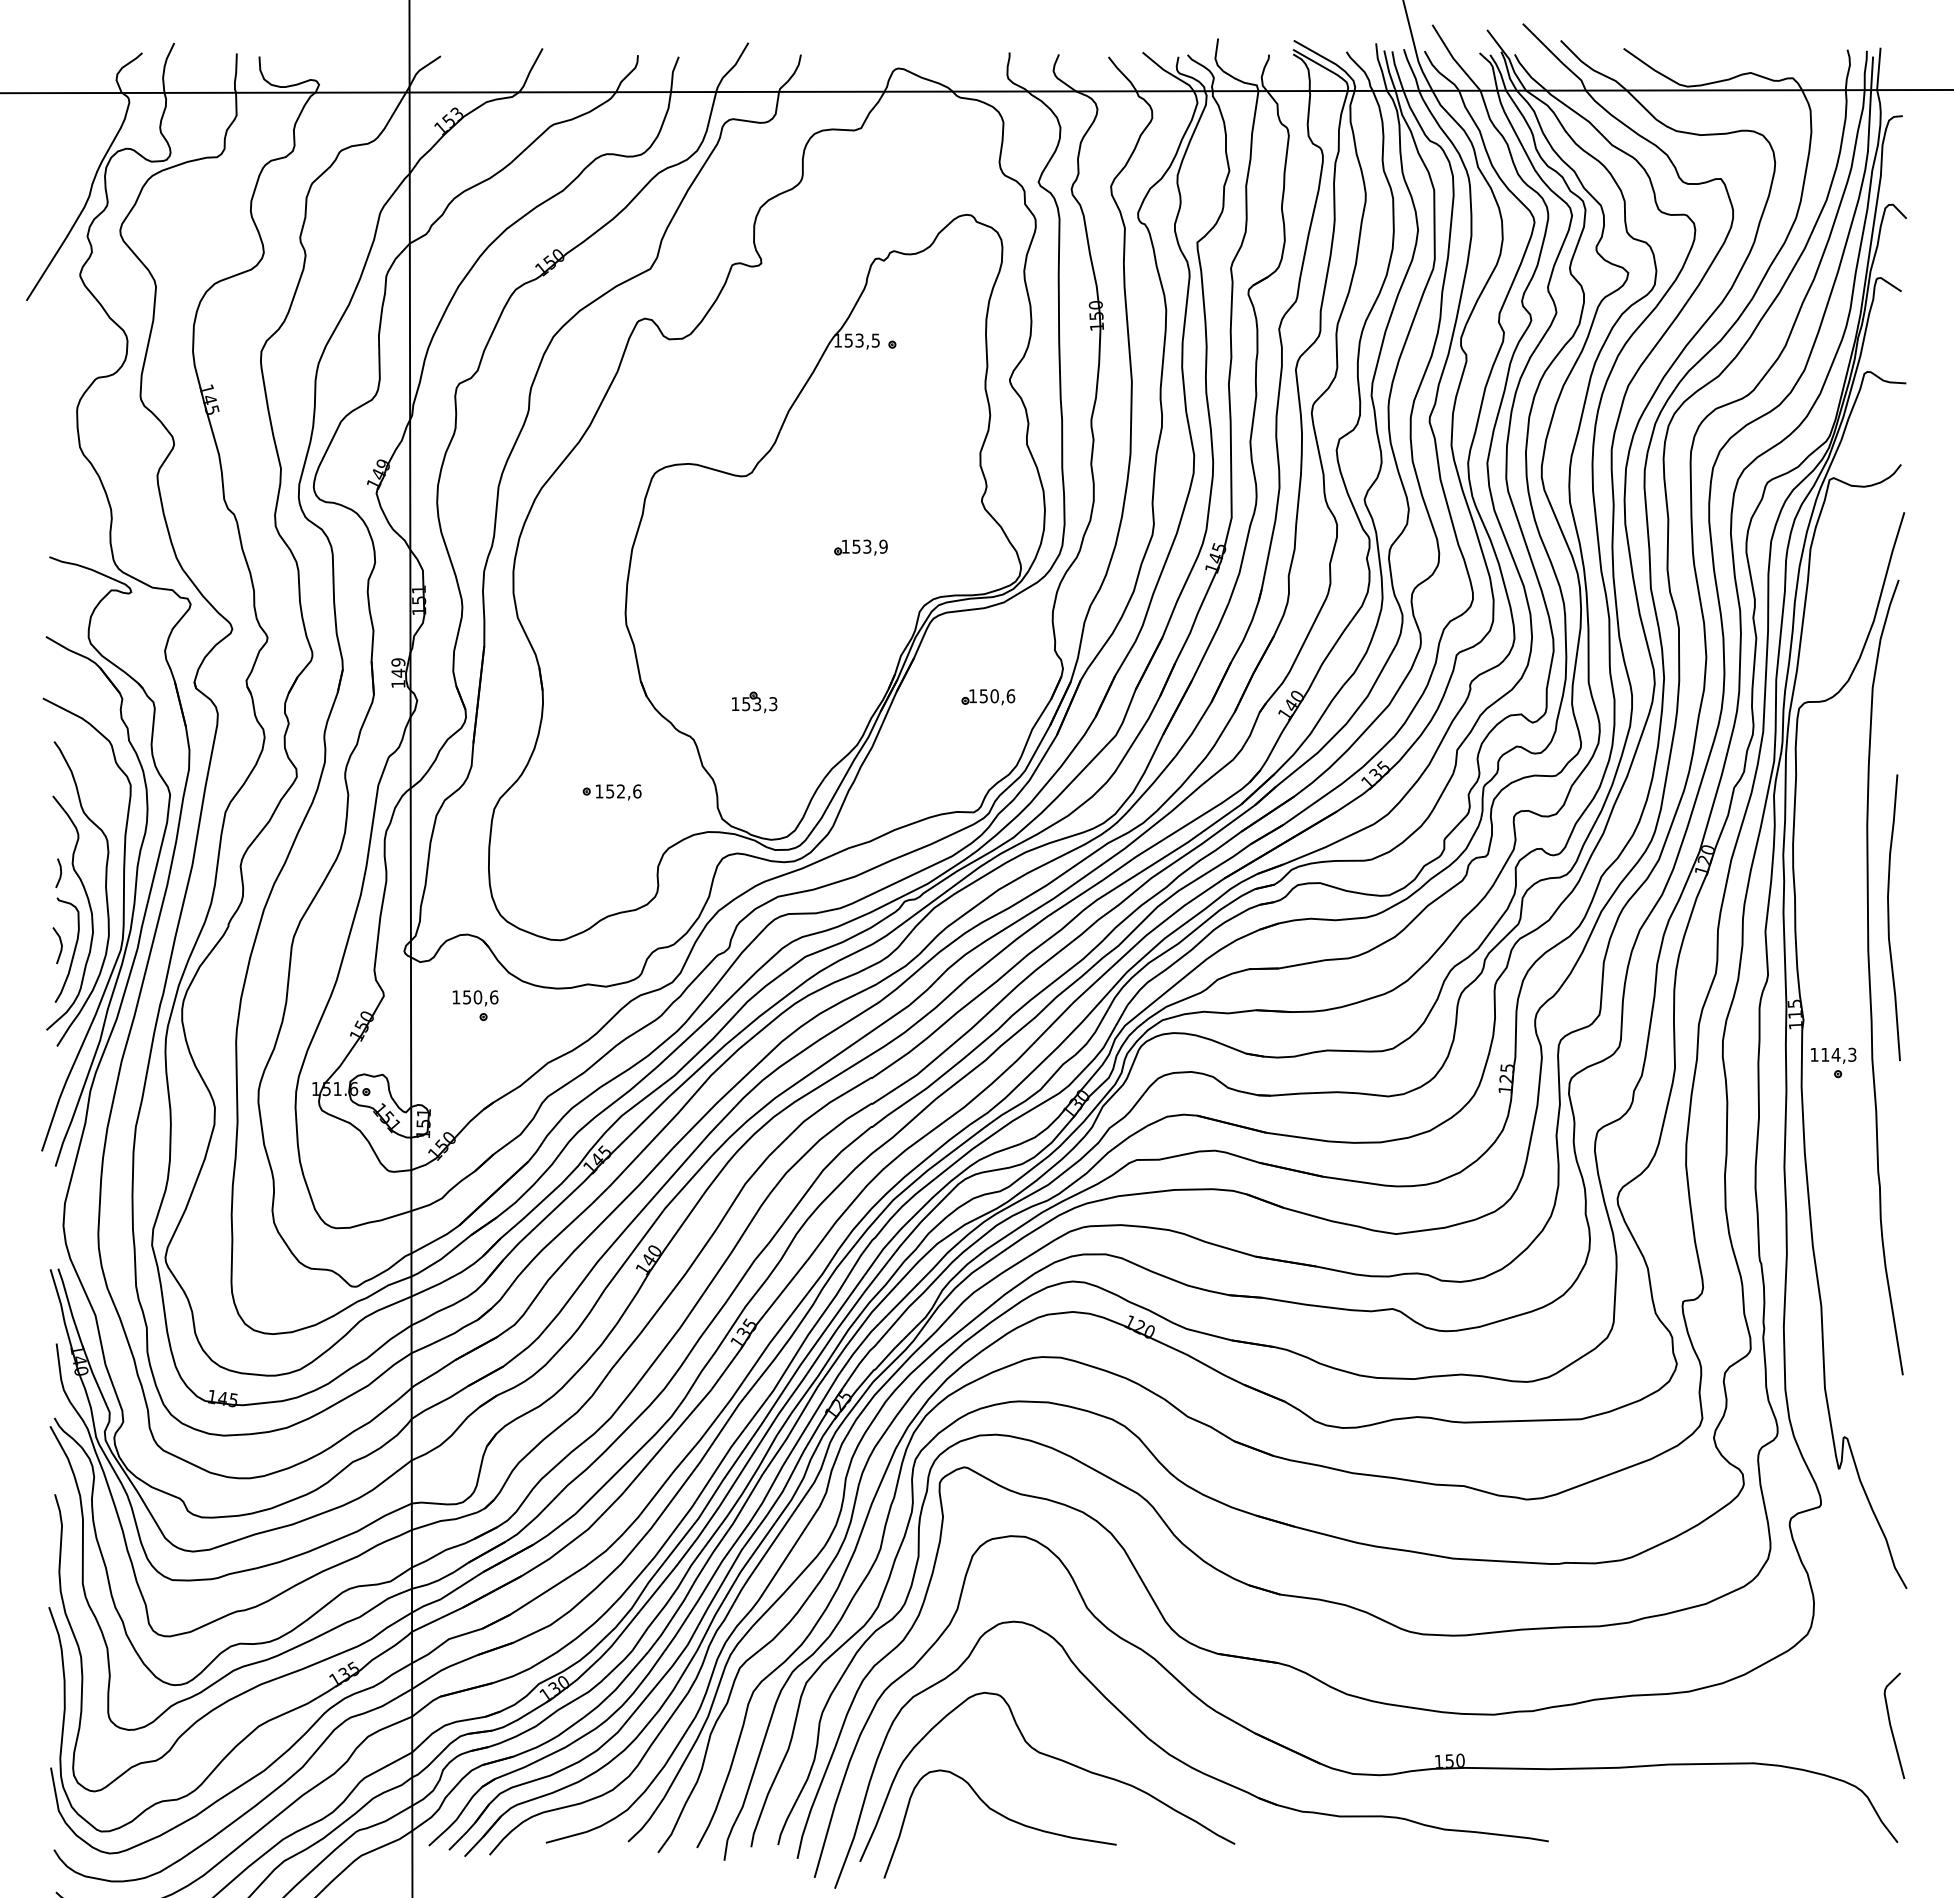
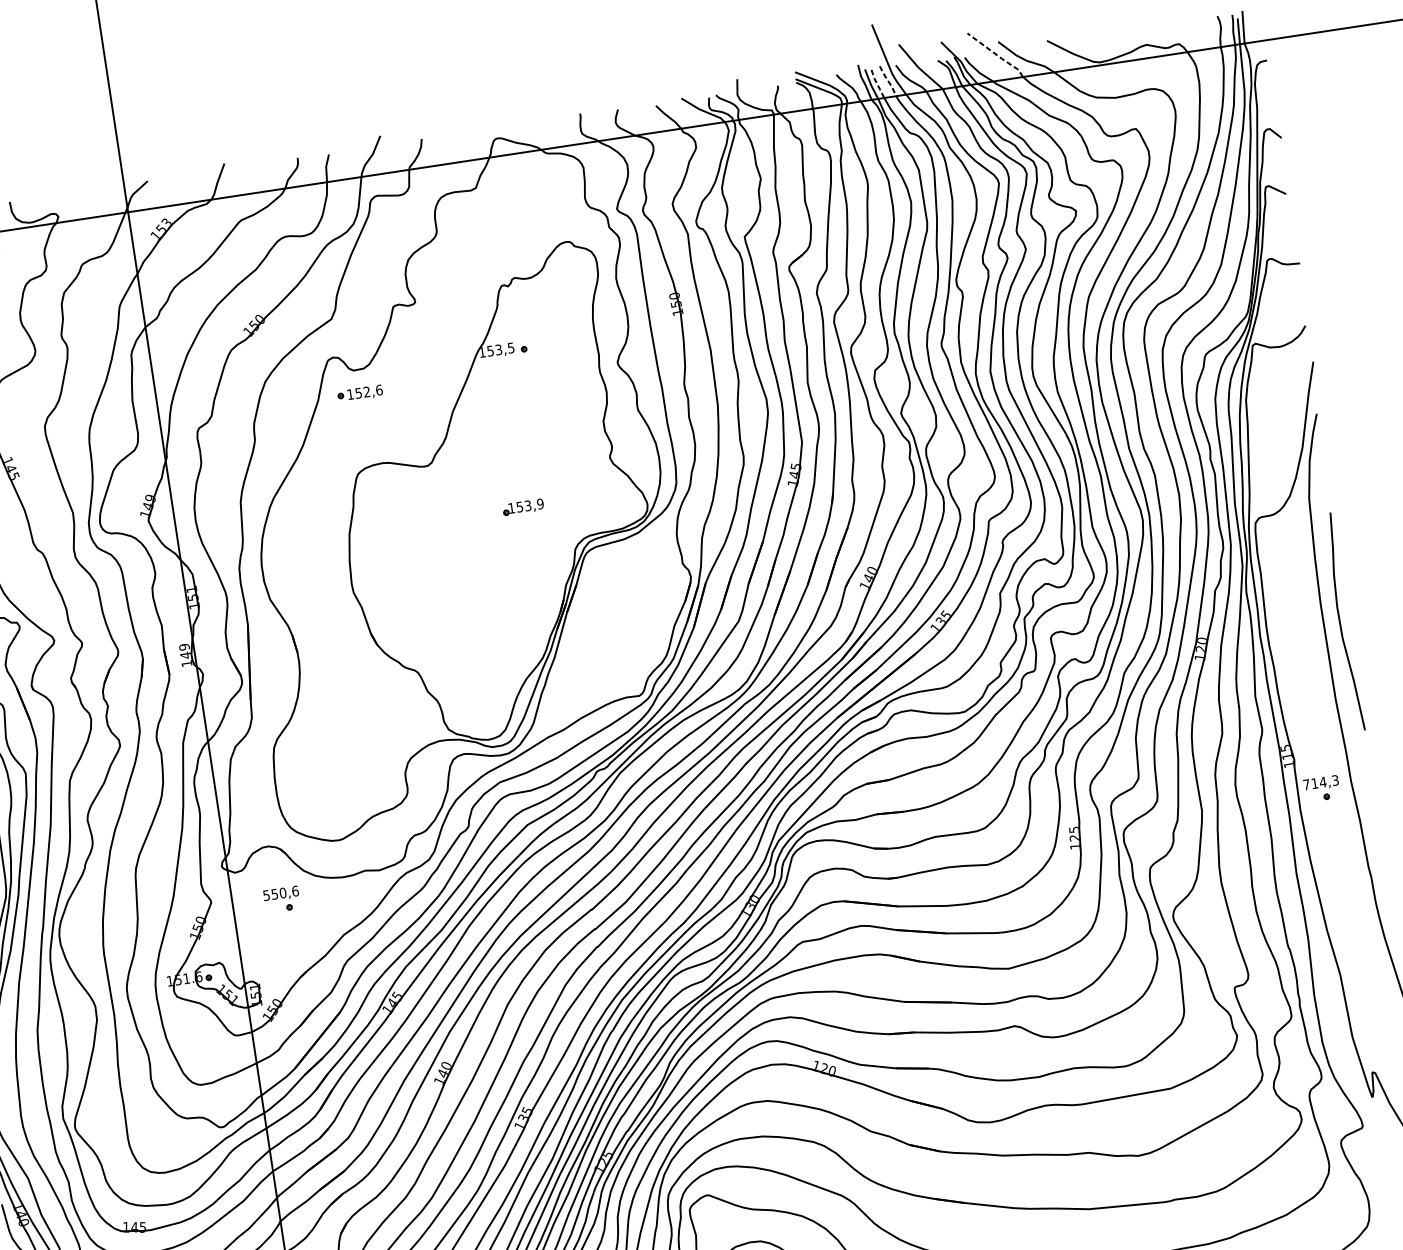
line: (1556, 57) -> (996, 55), solid -> dashed
line: (1396, 70) -> (876, 83), solid -> dashed
line: (1411, 70) -> (888, 81), solid -> dashed
part: (988, 697) -> (637, 606), removed
part: (754, 702) -> (459, 637), removed
part: (611, 792) -> (359, 393), moved
curve: (1889, 917) -> (1340, 622), moved
text: (456, 997) -> (266, 895), 150,6 -> 550,6
text: (1814, 1054) -> (1306, 784), 114,3 -> 714,3

